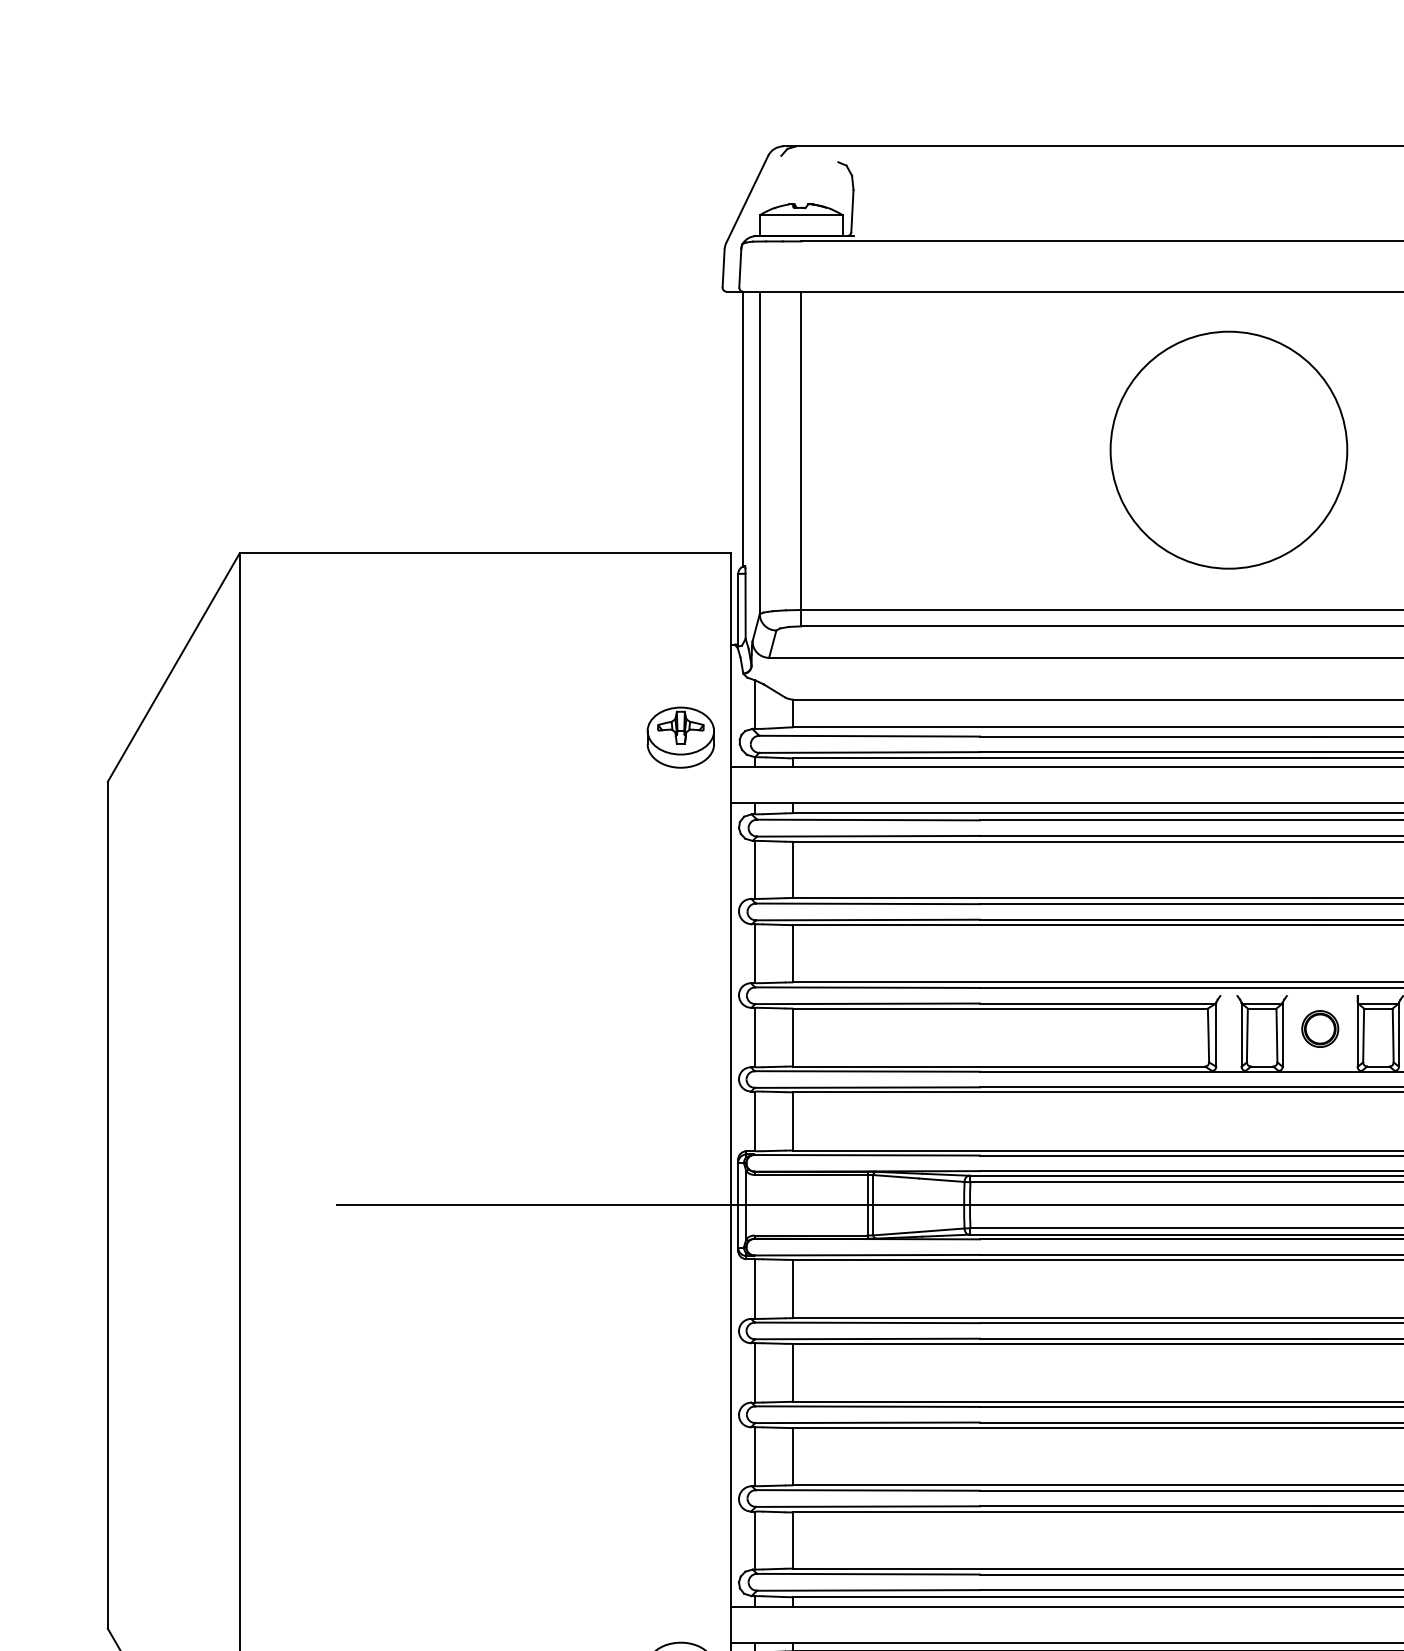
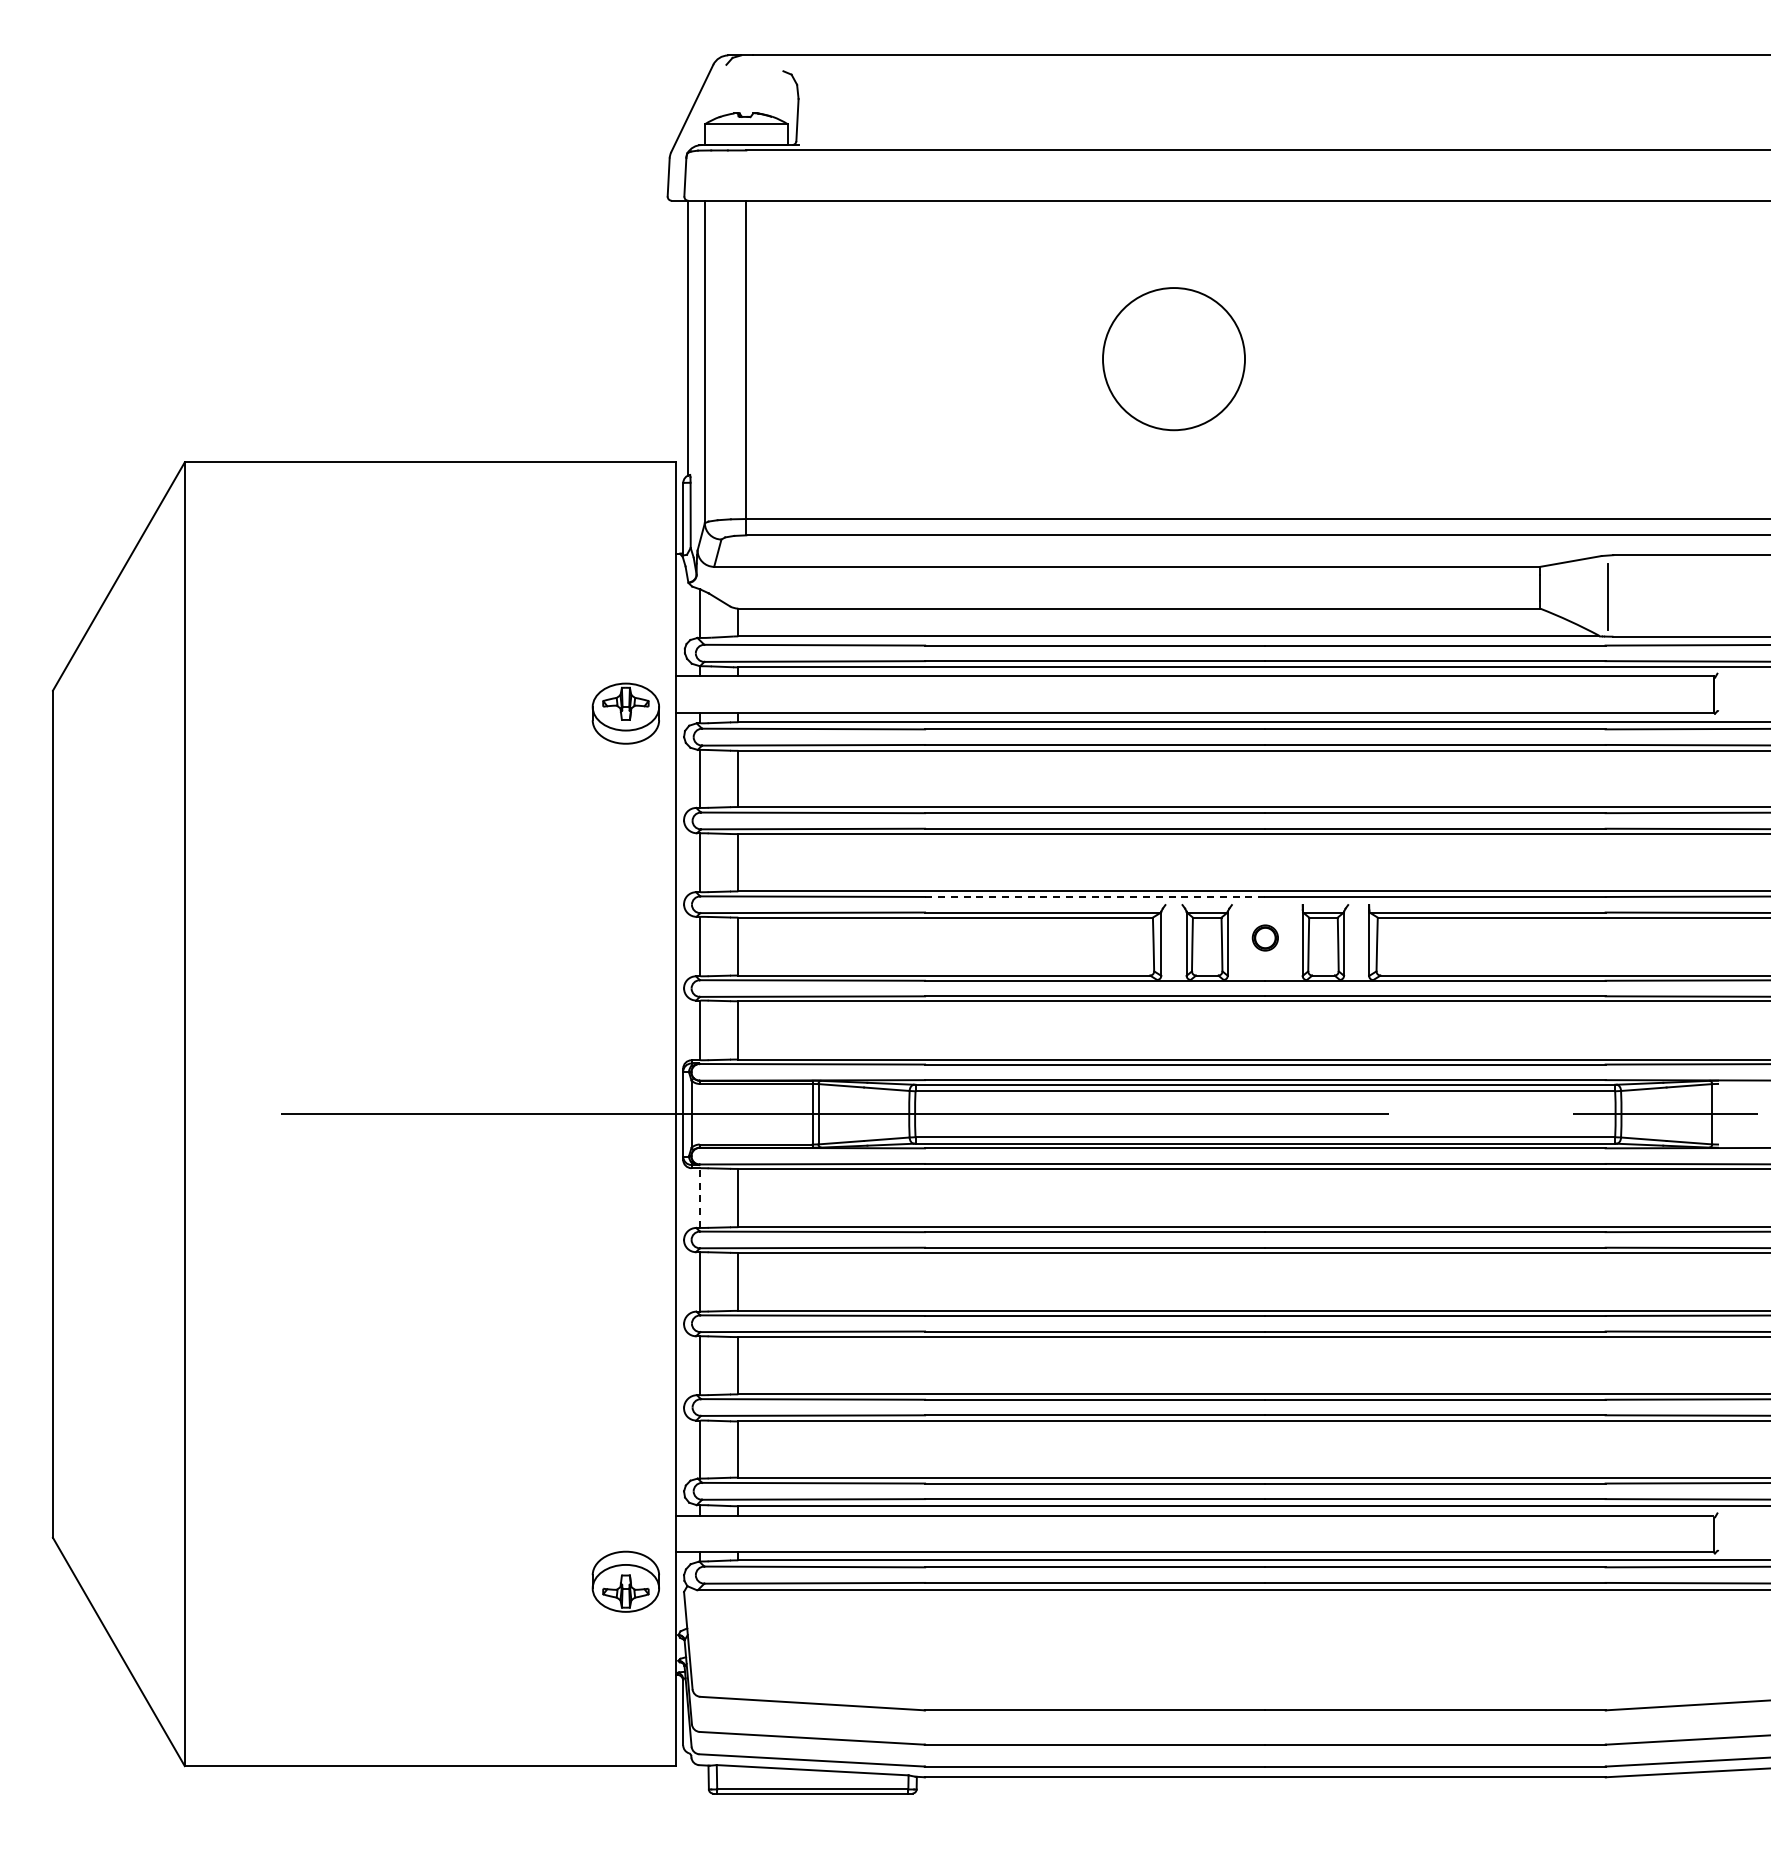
part: (1228, 449) -> (1173, 358), size x0.6
part: (680, 737) -> (625, 713), moved
line: (1150, 987) -> (1095, 896), solid -> dashed
part: (1320, 1028) -> (1265, 937), size x0.7
line: (755, 1289) -> (700, 1198), solid -> dashed

